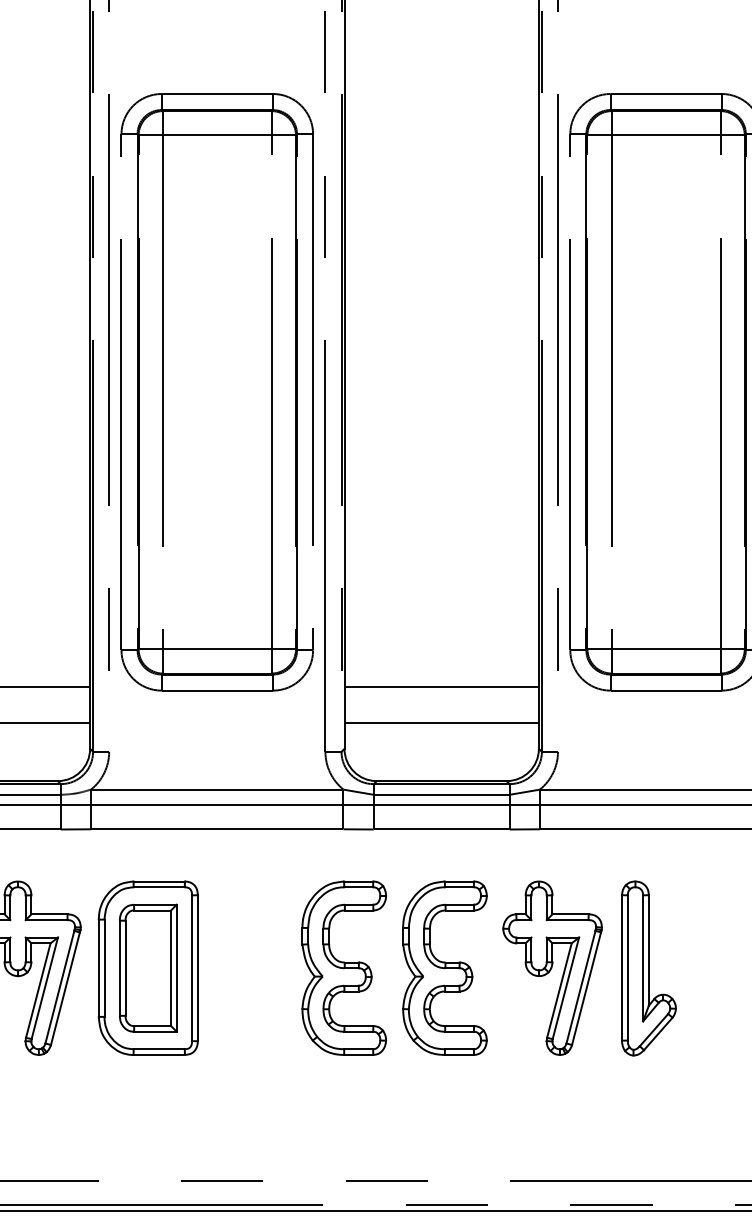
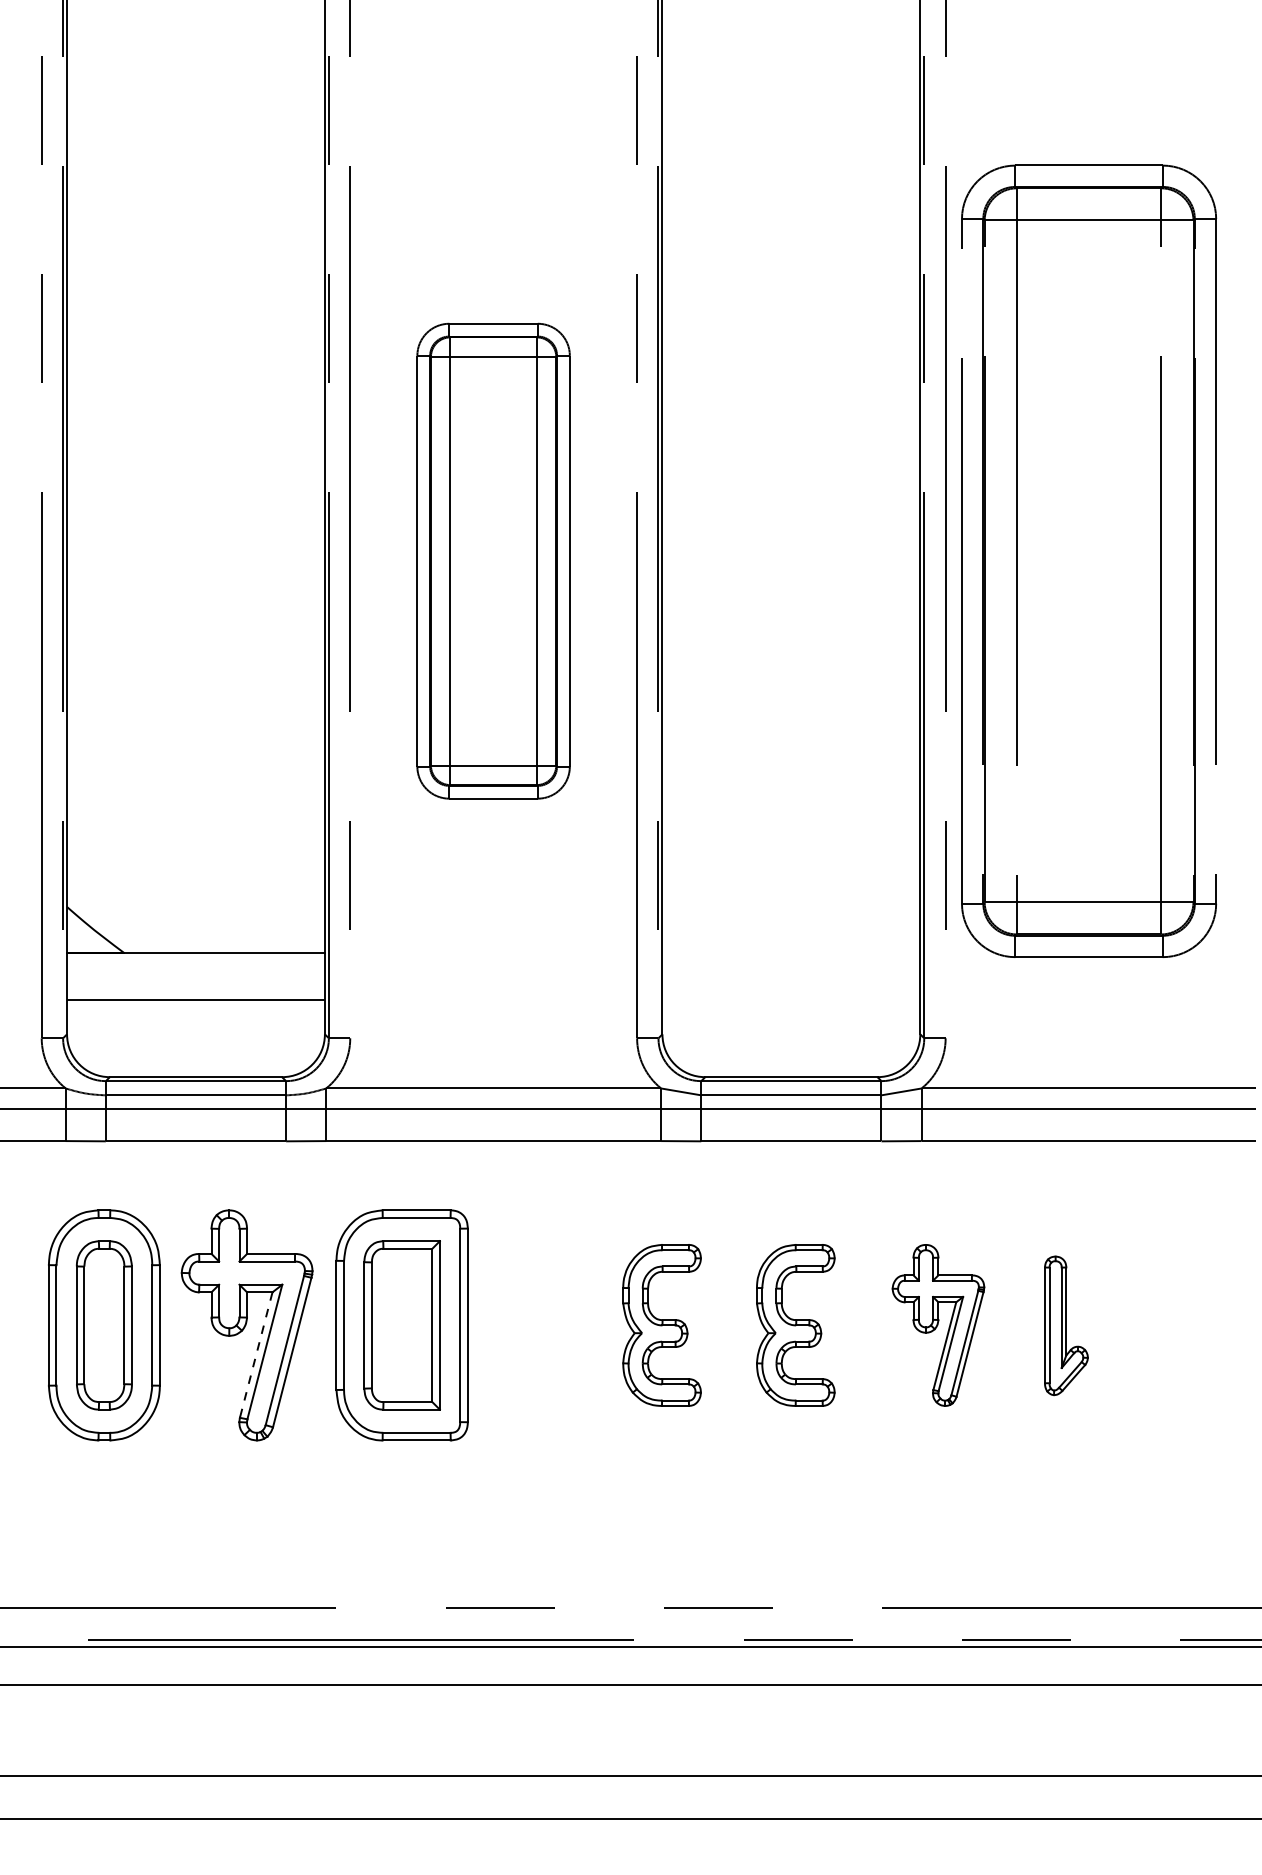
part: (217, 391) -> (493, 560), size x0.6
line: (441, 687) -> (791, 952), removed
line: (441, 723) -> (791, 1000), removed
part: (343, 968) -> (661, 1325), size x0.7
part: (444, 968) -> (795, 1325), size x0.7
part: (552, 968) -> (938, 1325), size x0.7
part: (649, 968) -> (1066, 1325), size x0.6
line: (38, 990) -> (256, 1355), solid -> dashed

